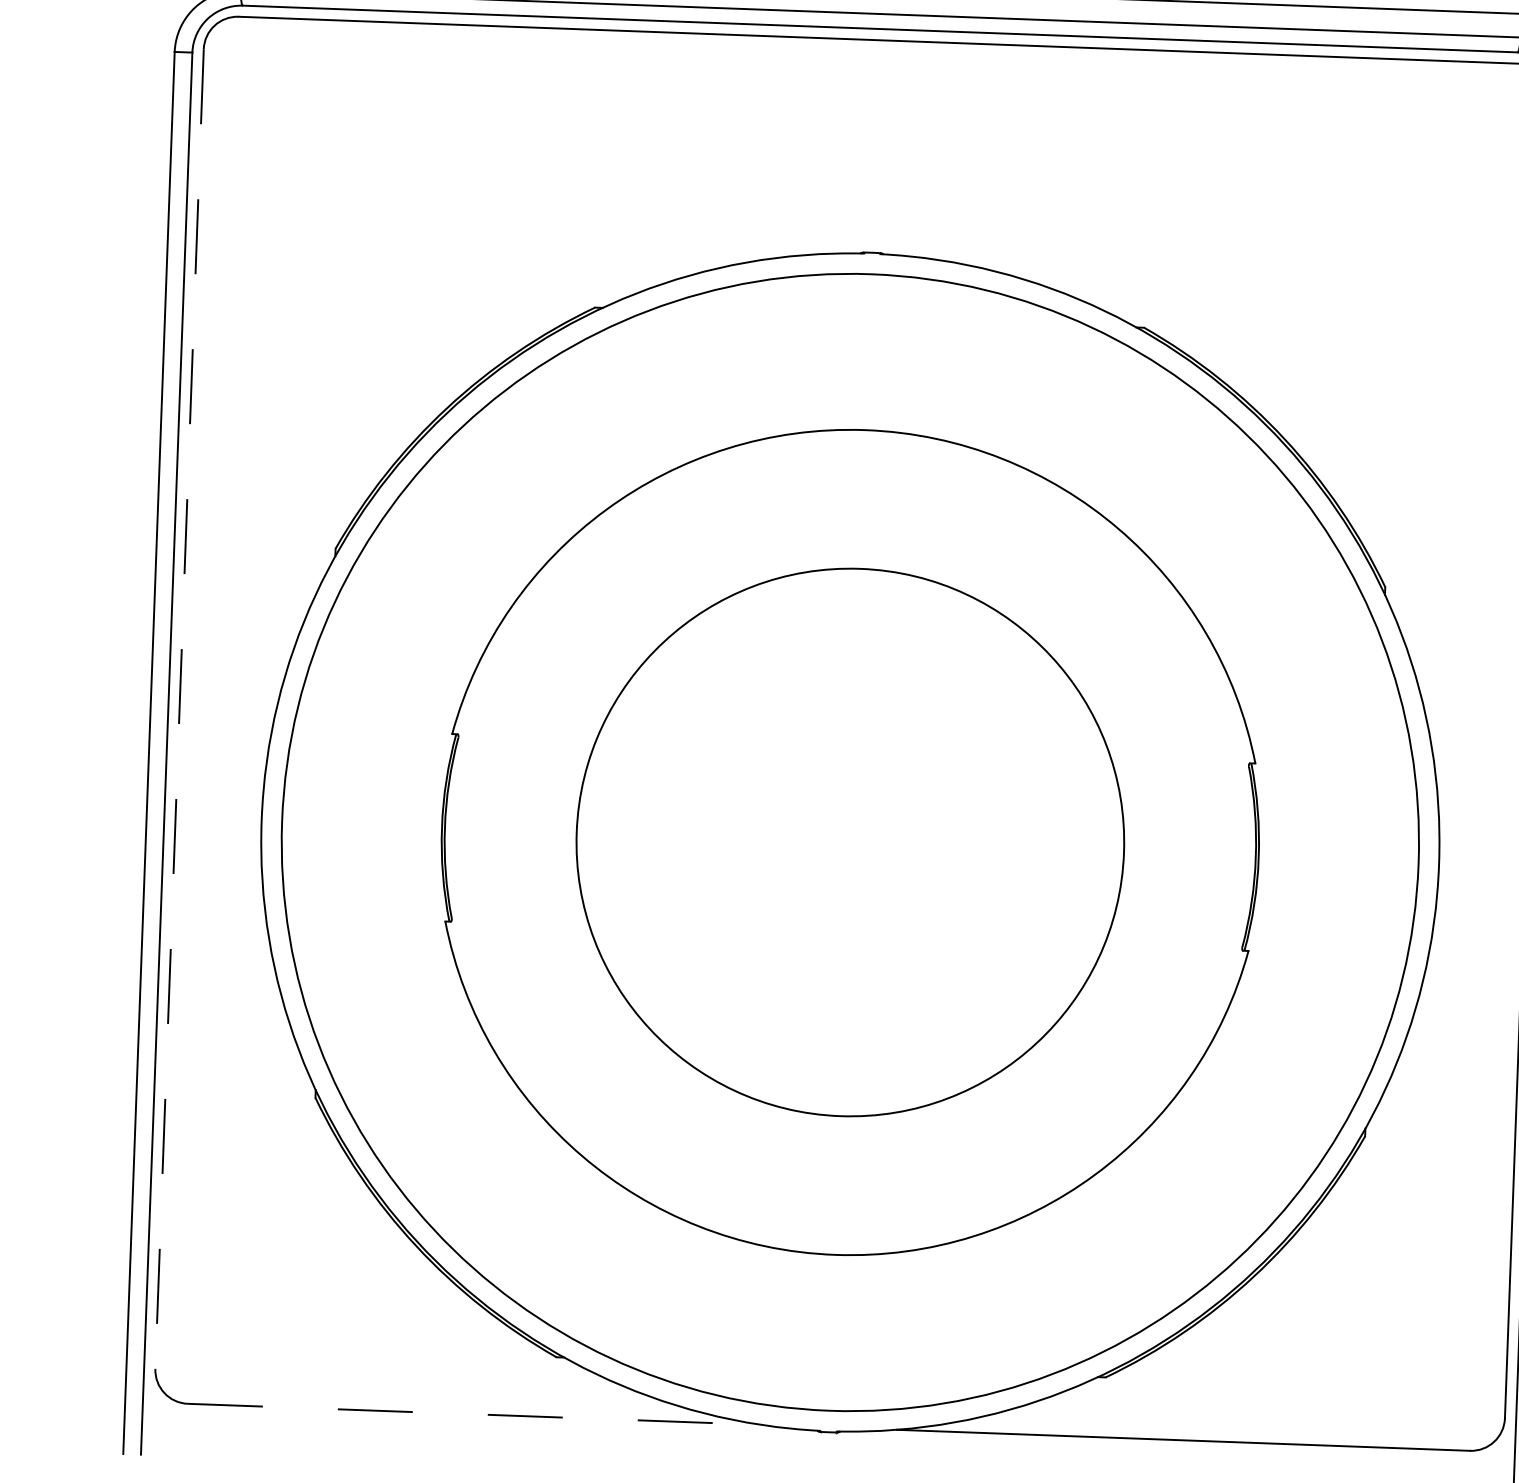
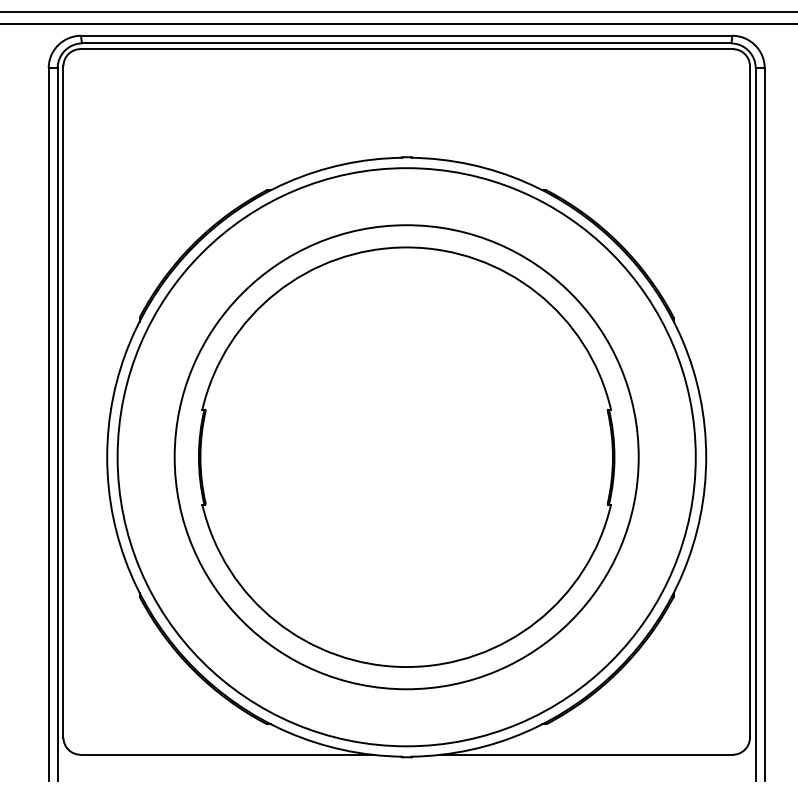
line: (179, 708) -> (63, 401), dashed -> solid
circle: (849, 842) -> (406, 457), size x1.67
line: (474, 1413) -> (226, 754), dashed -> solid

